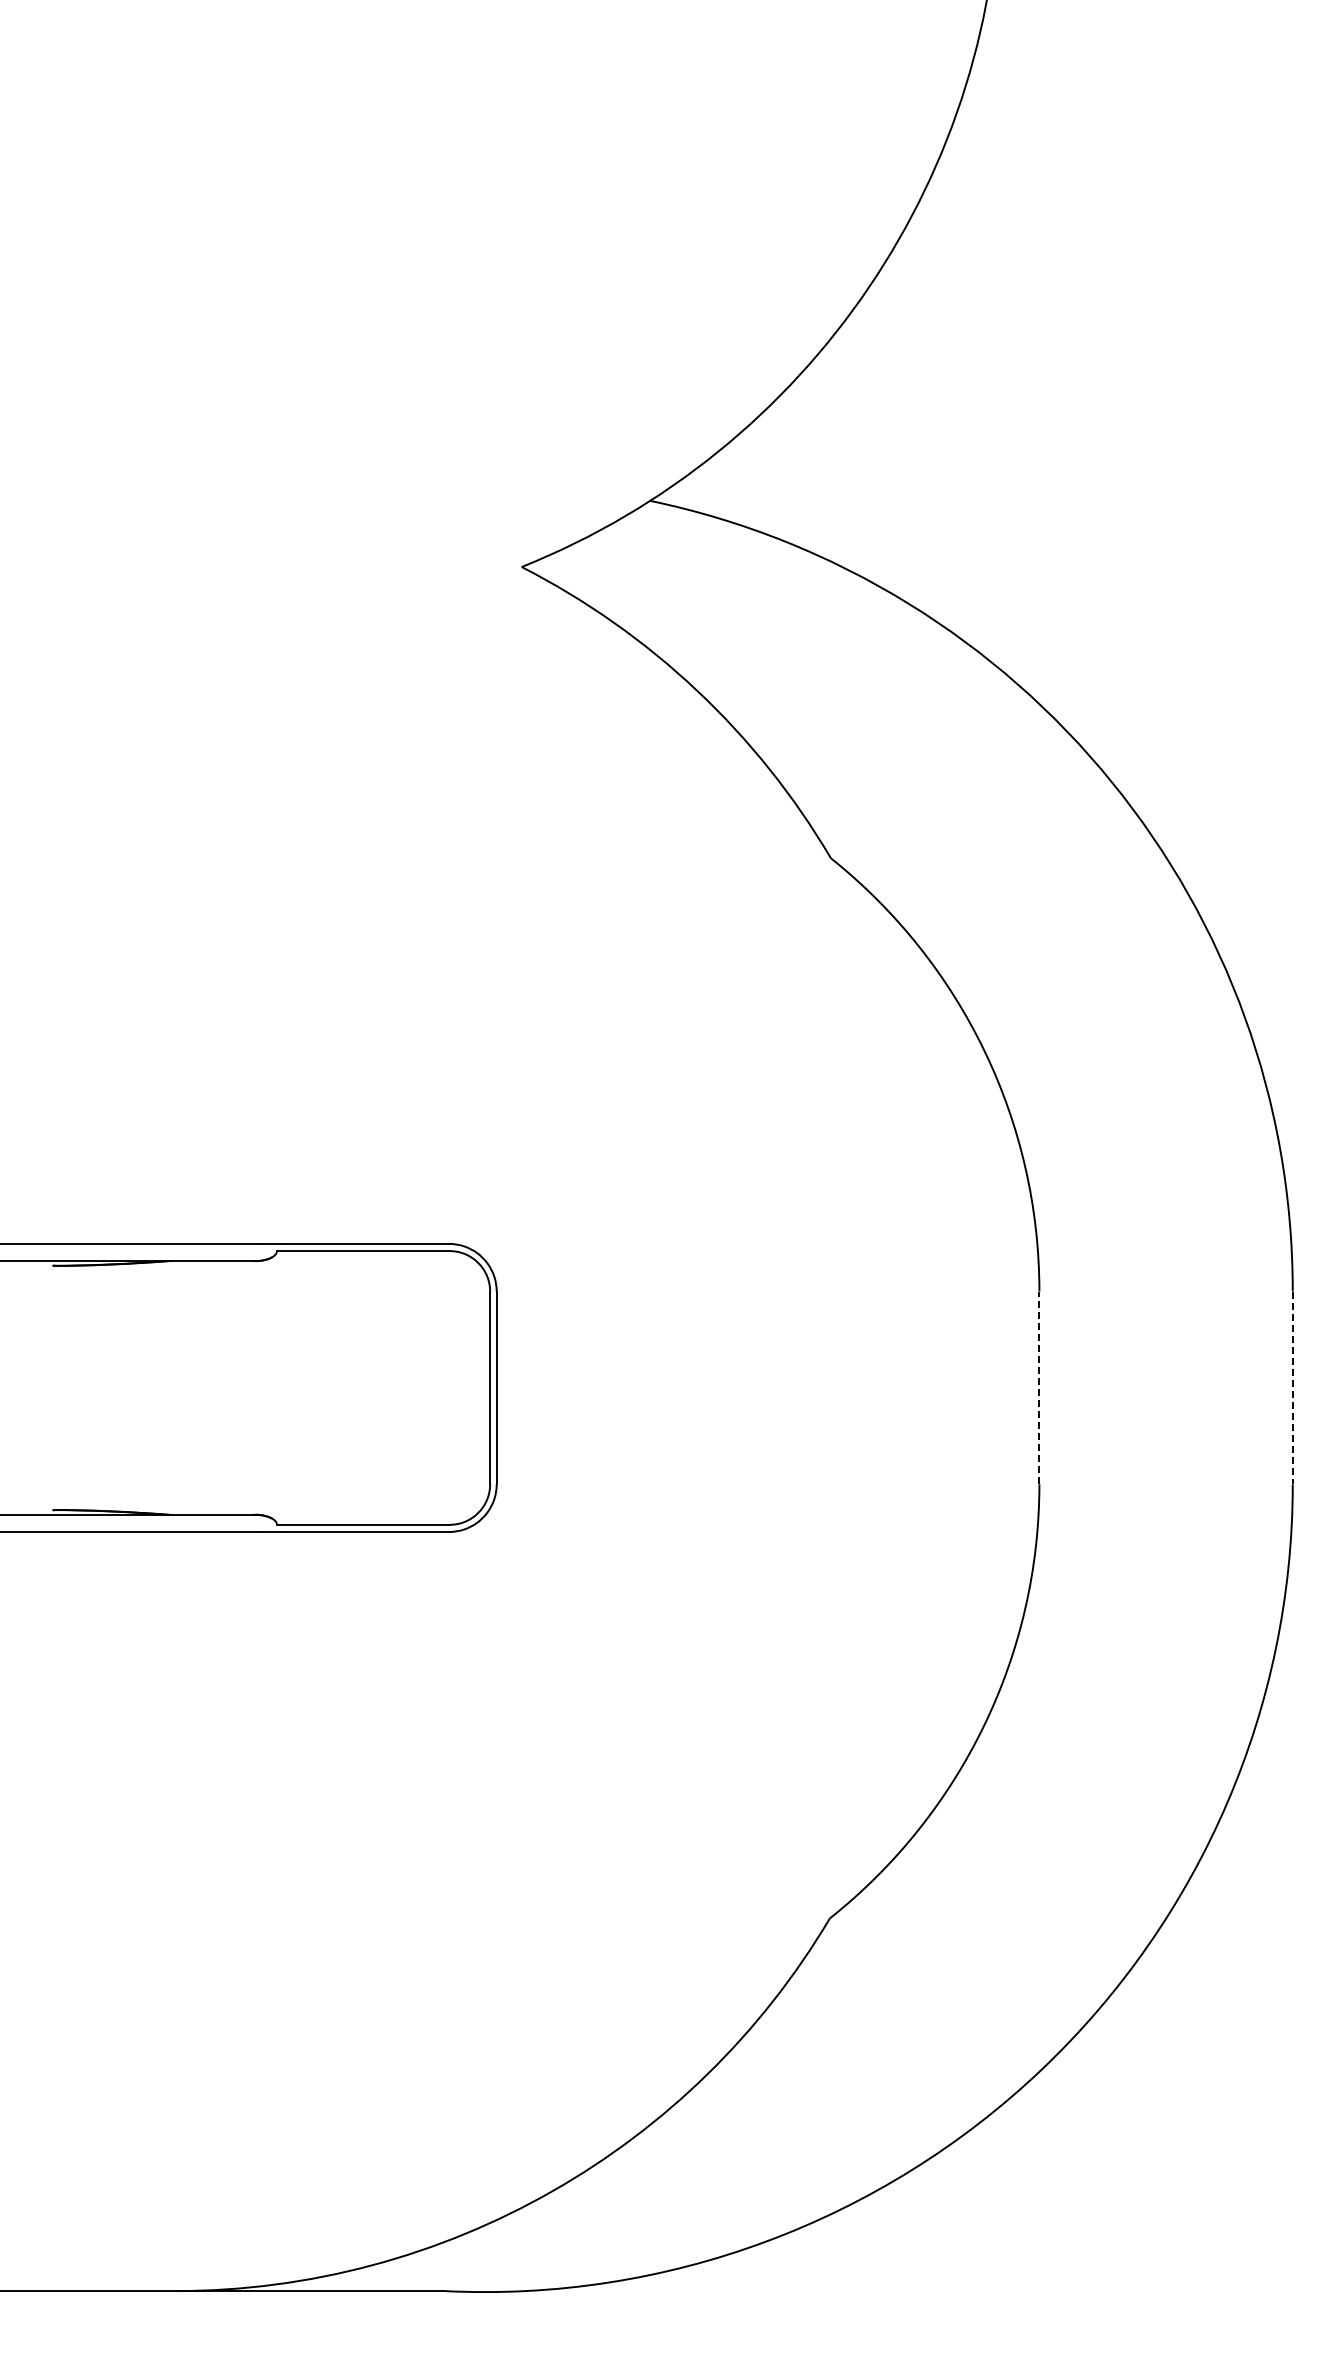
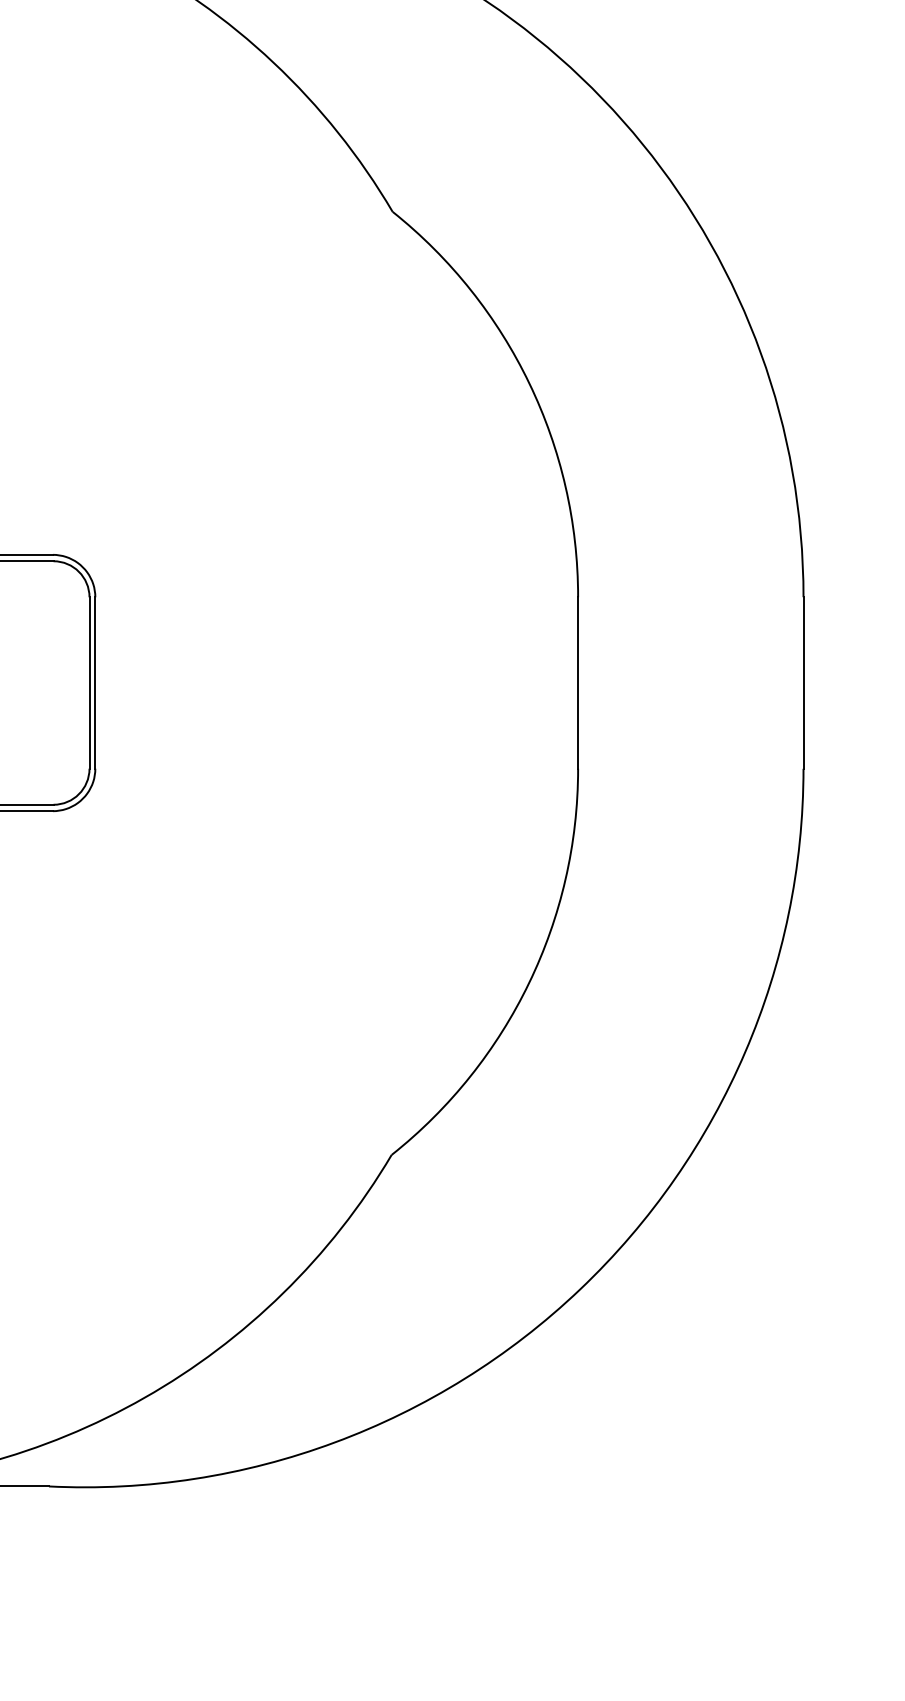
line: (1039, 1387) -> (578, 682), dashed -> solid
line: (1292, 1388) -> (803, 683), dashed -> solid

